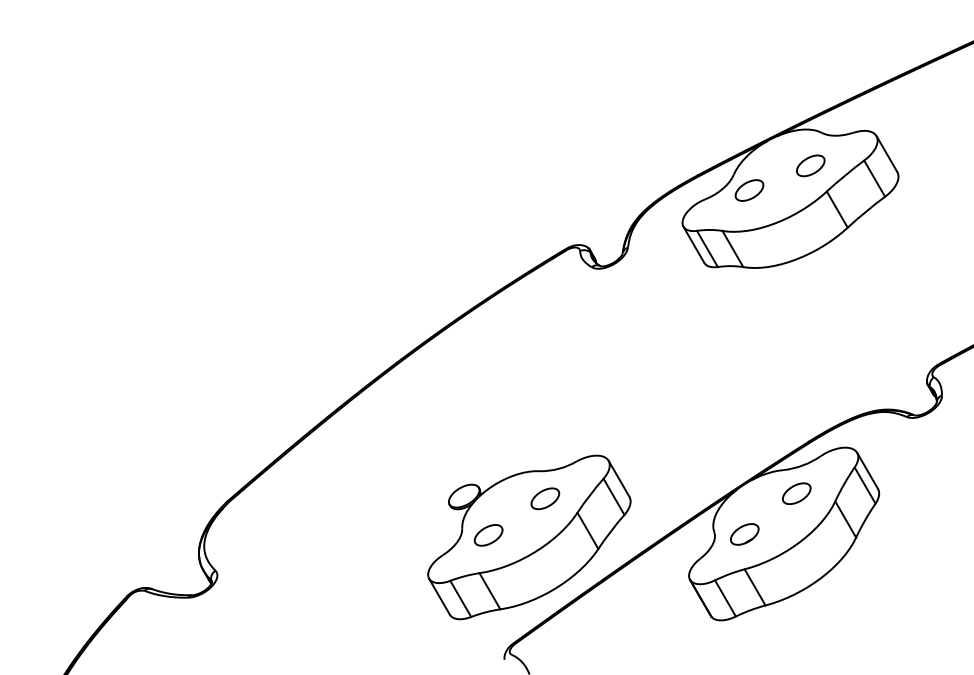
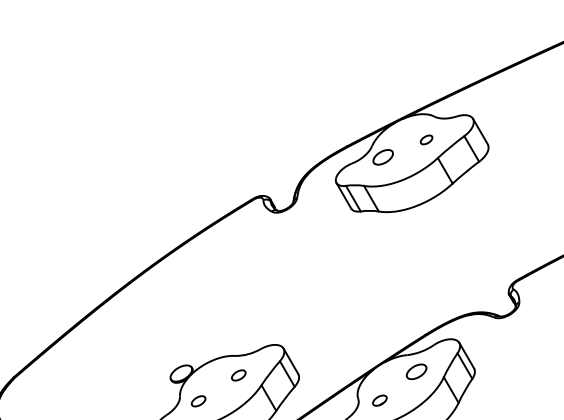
part: (810, 165) -> (426, 139), size x0.6
part: (545, 498) -> (238, 375), size x0.7
part: (744, 534) -> (379, 400), size x0.7
part: (488, 535) -> (198, 401), size x0.7

